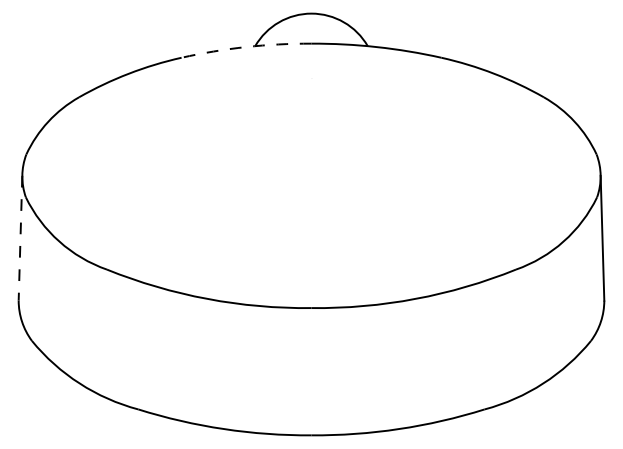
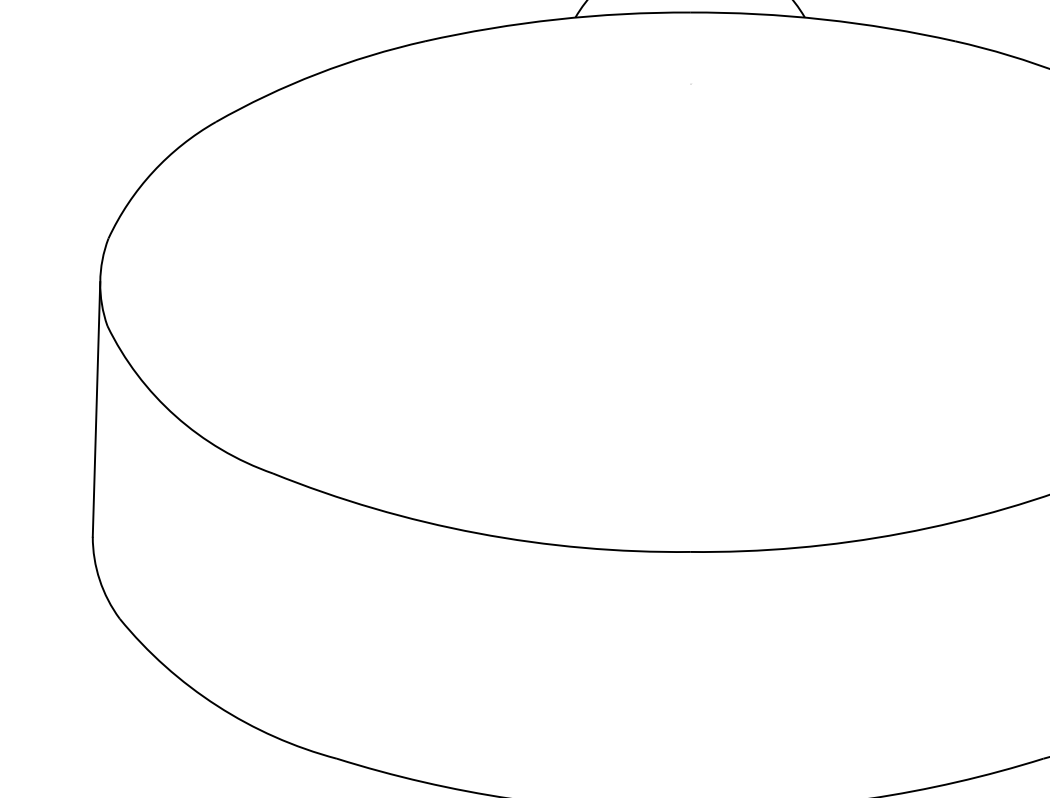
arc: (246, 47) -> (557, 20), dashed -> solid
line: (20, 238) -> (96, 410), dashed -> solid

